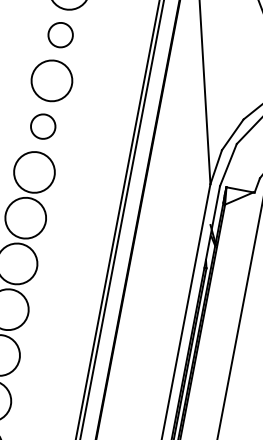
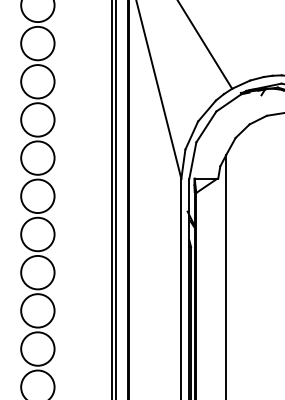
circle: (60, 34) -> (37, 81), size x1.67
circle: (42, 125) -> (37, 157), size x1.67

